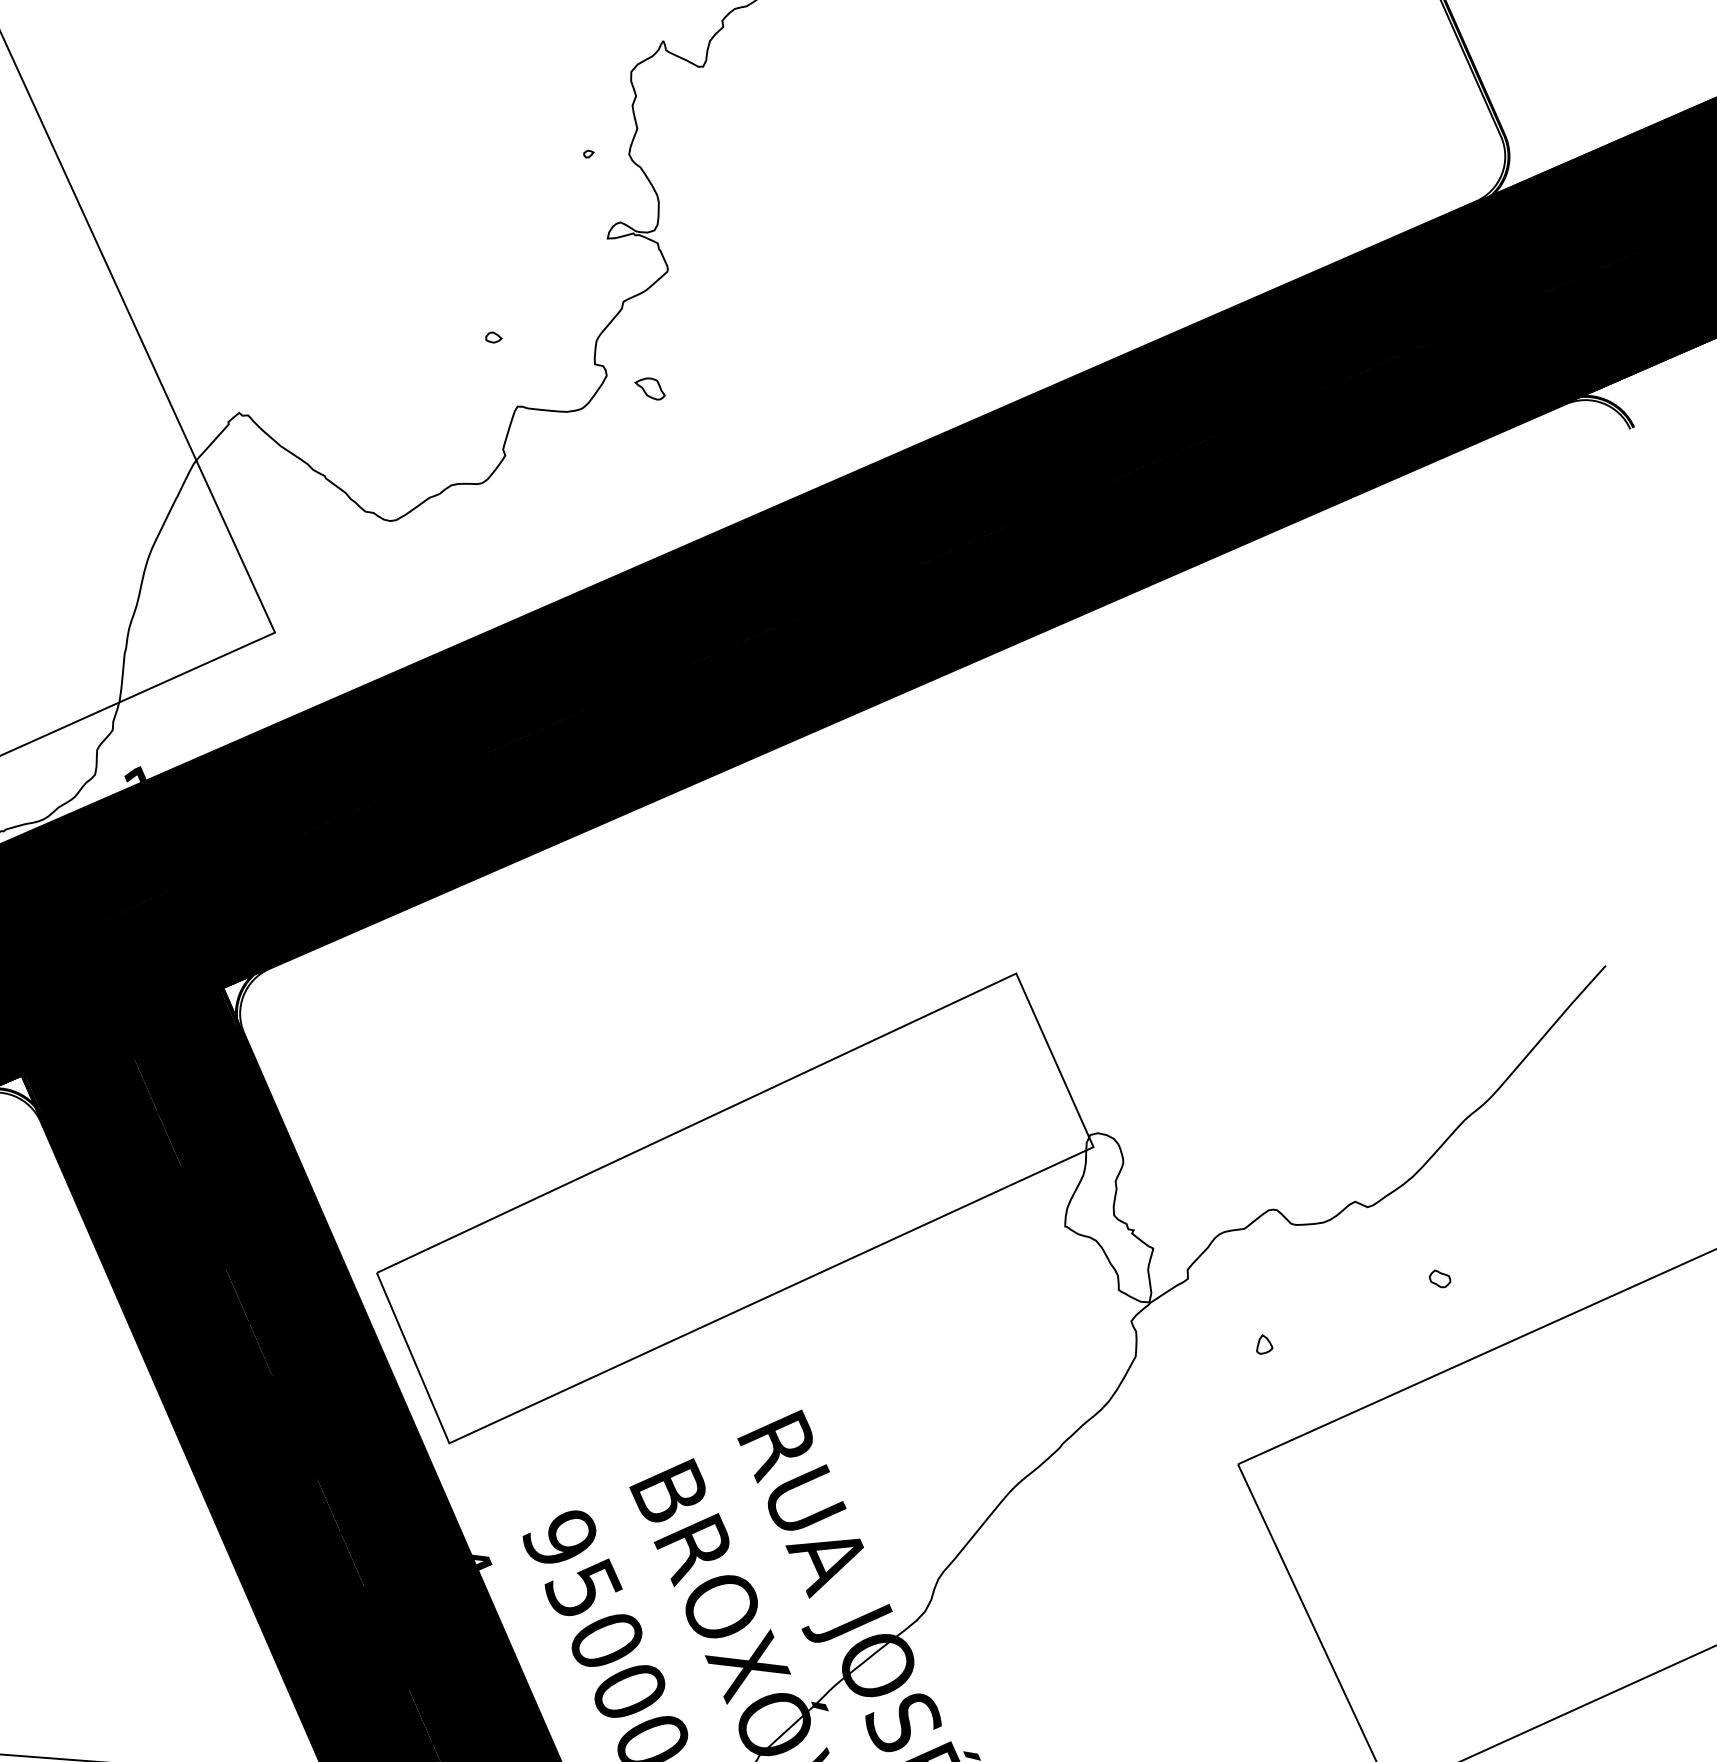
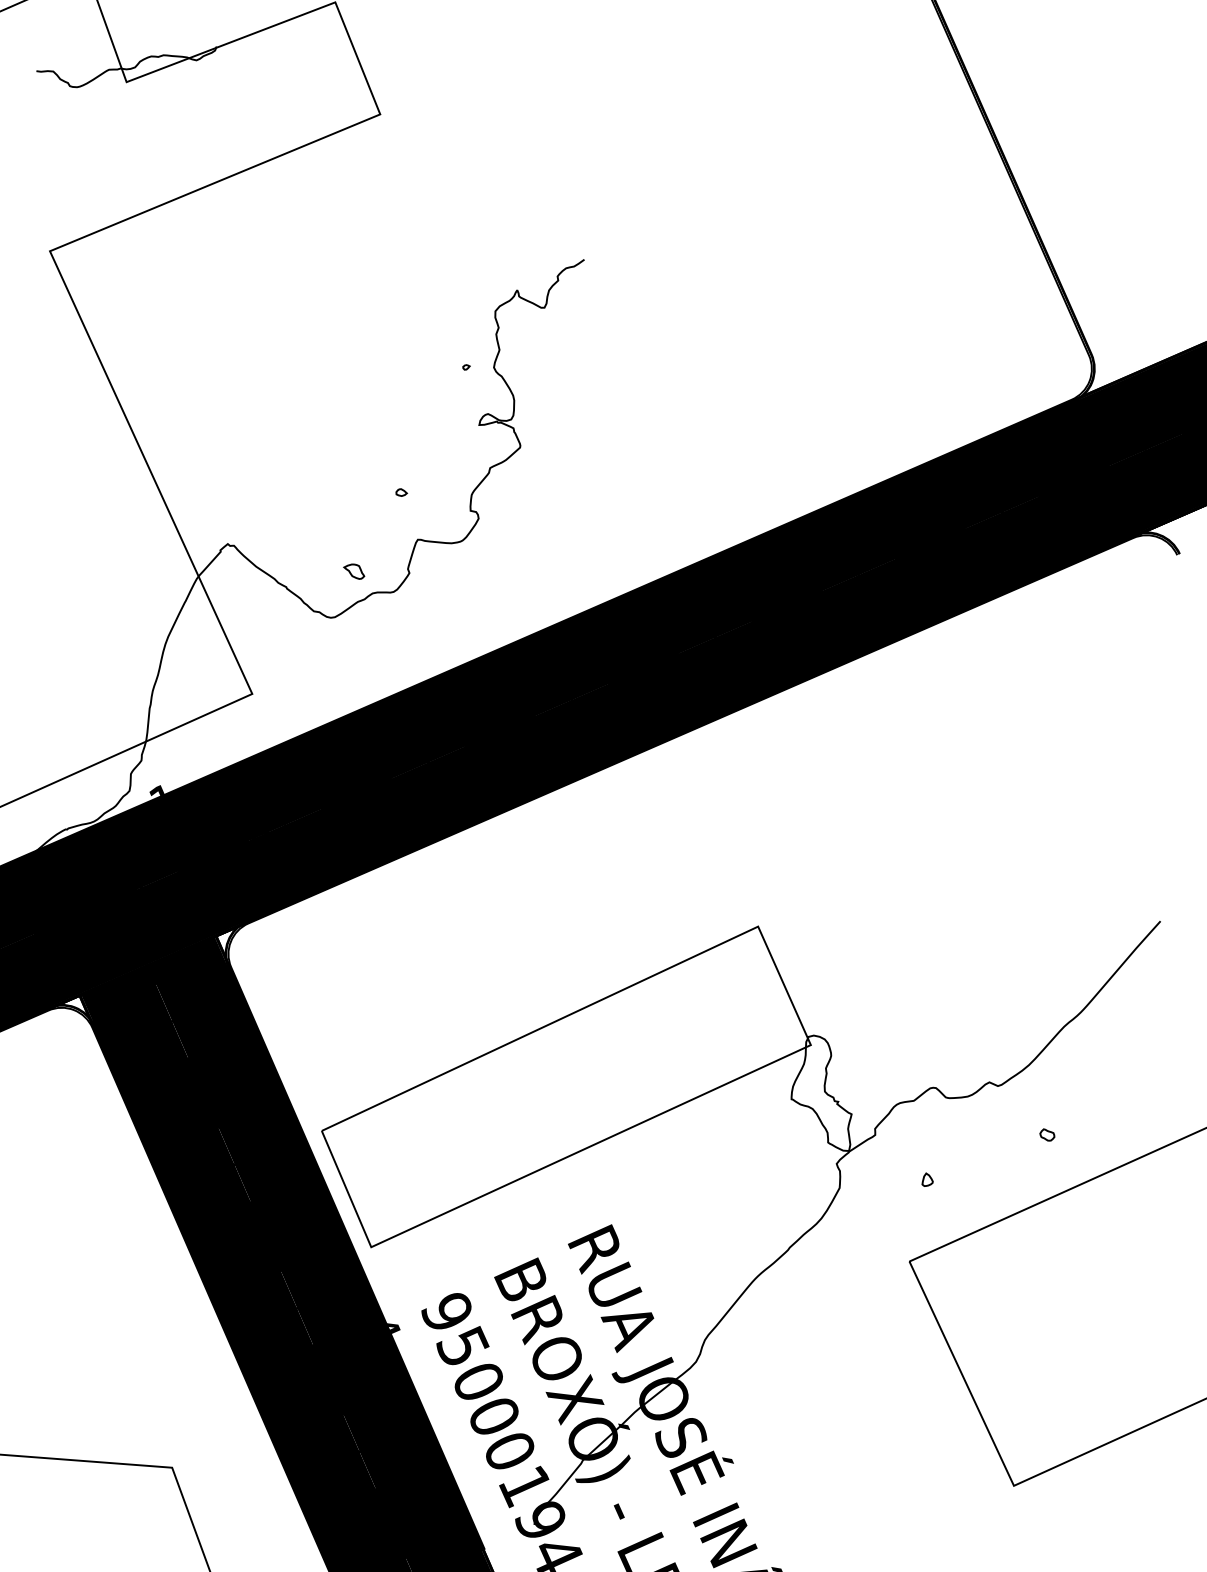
part: (650, 388) -> (354, 571), moved

